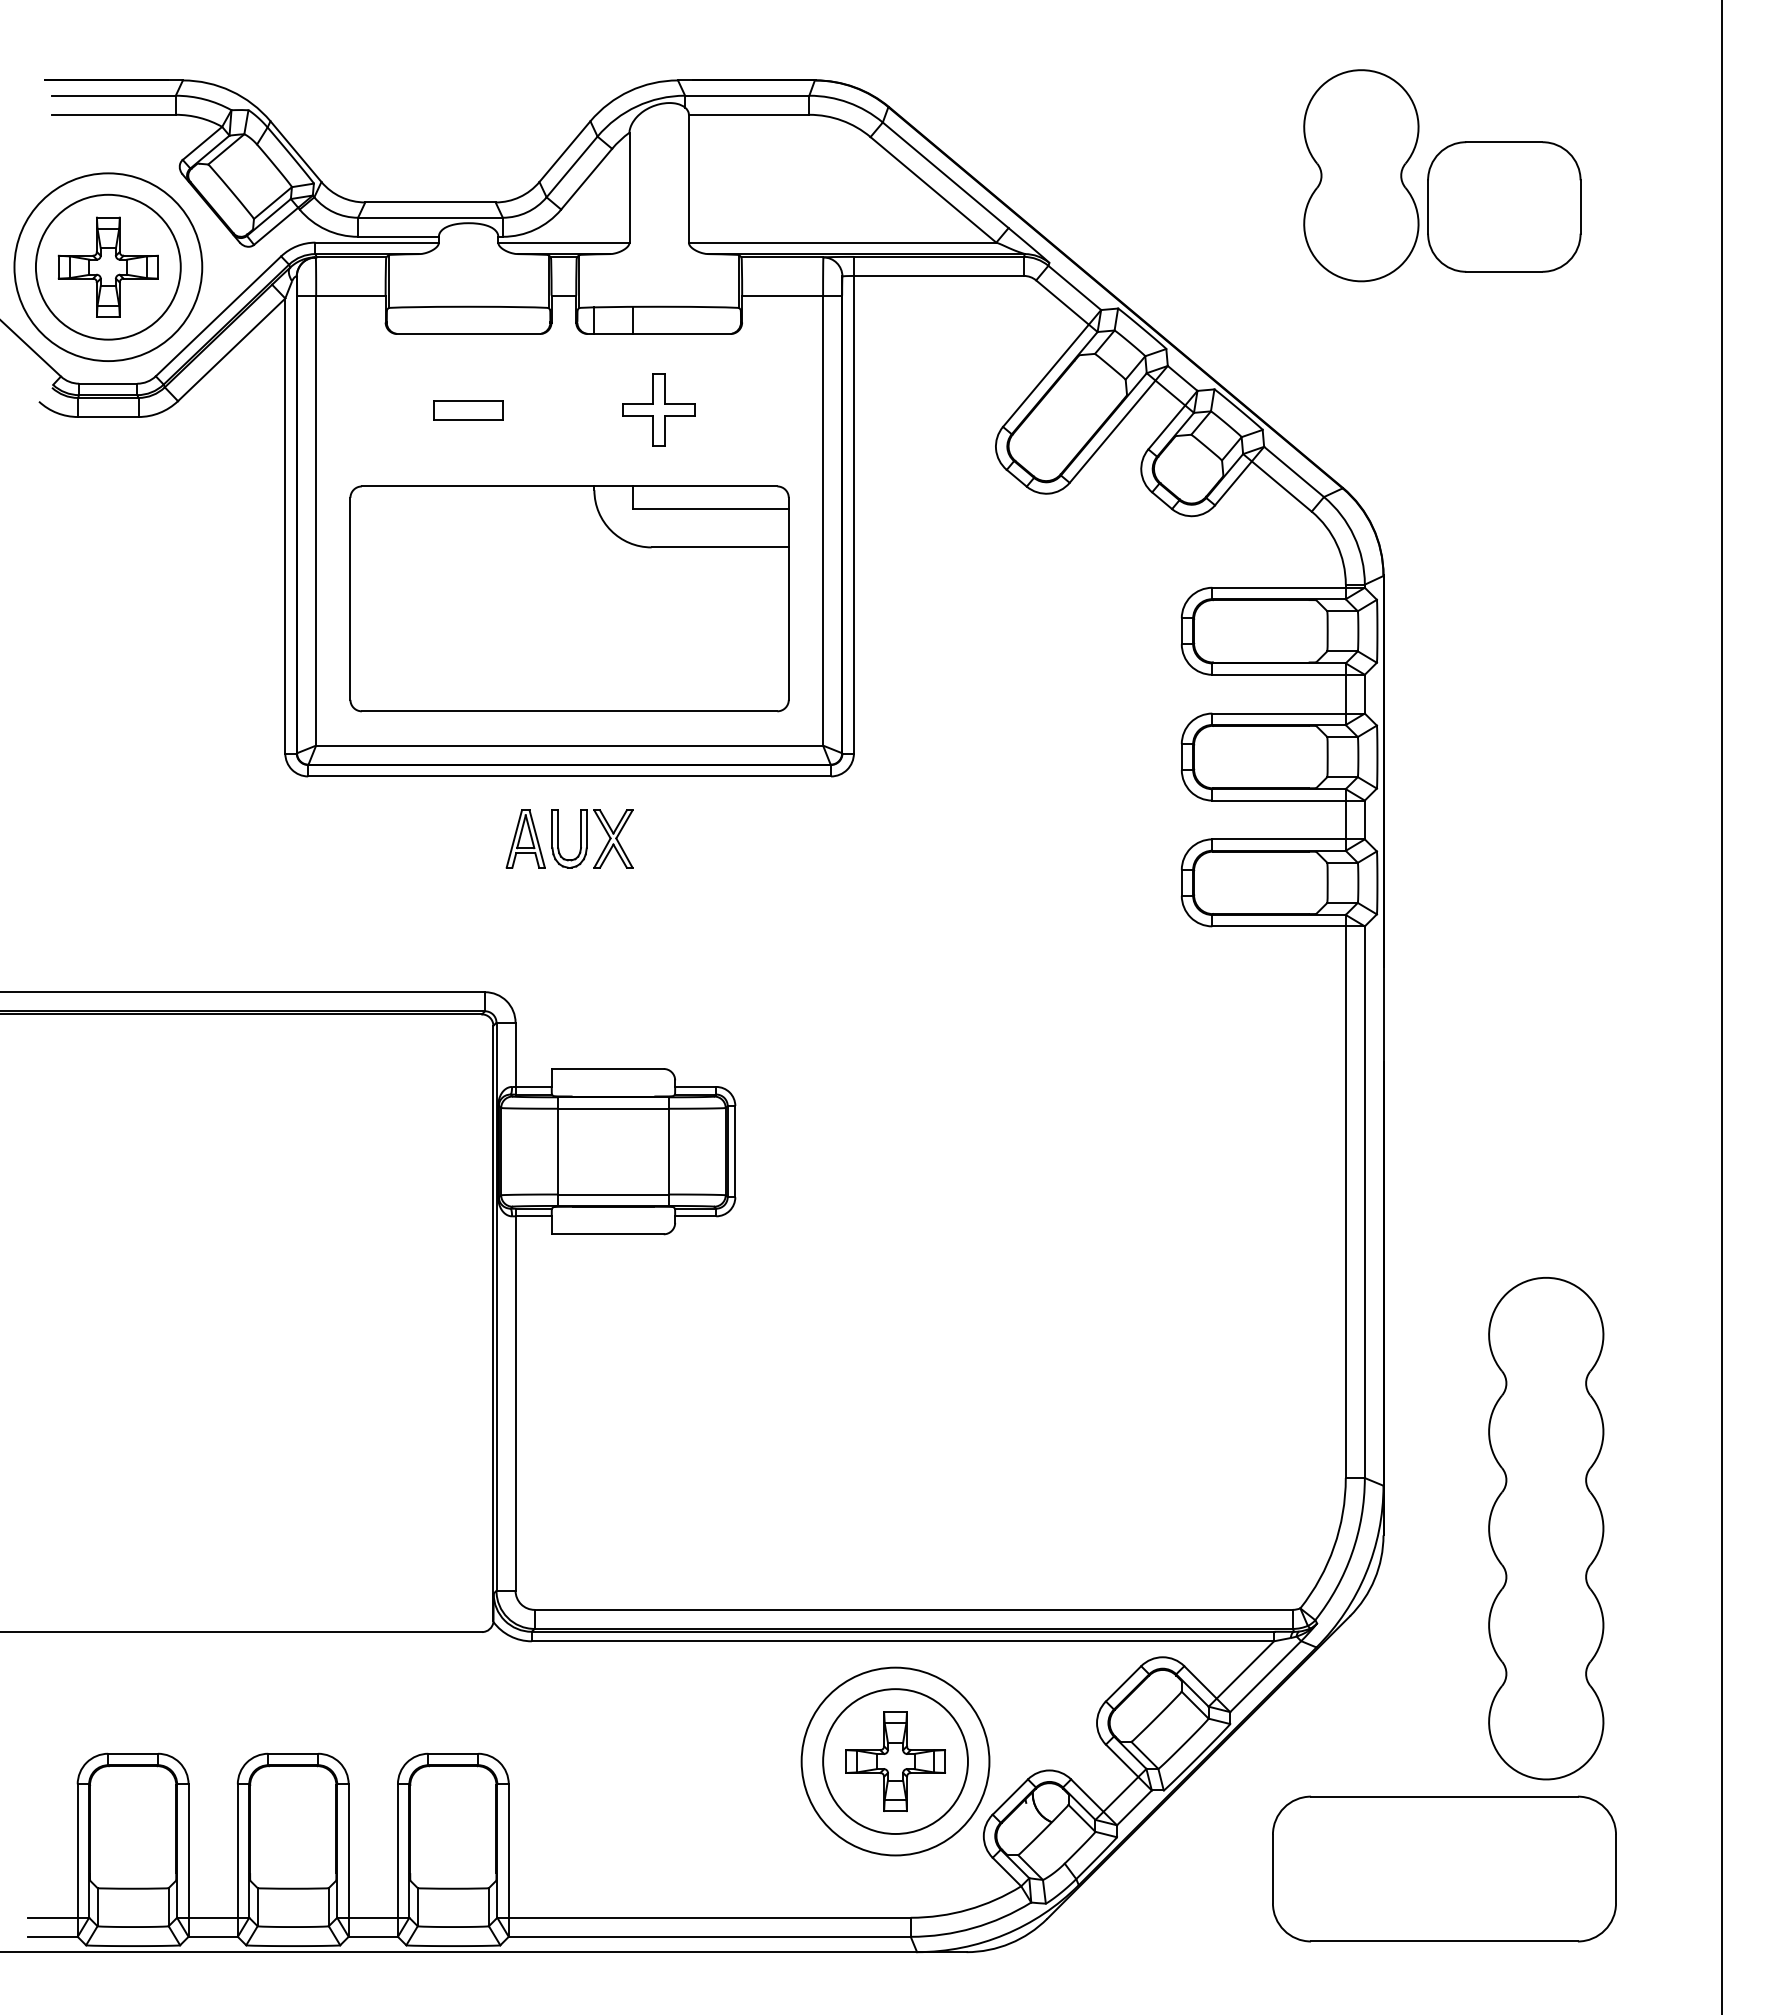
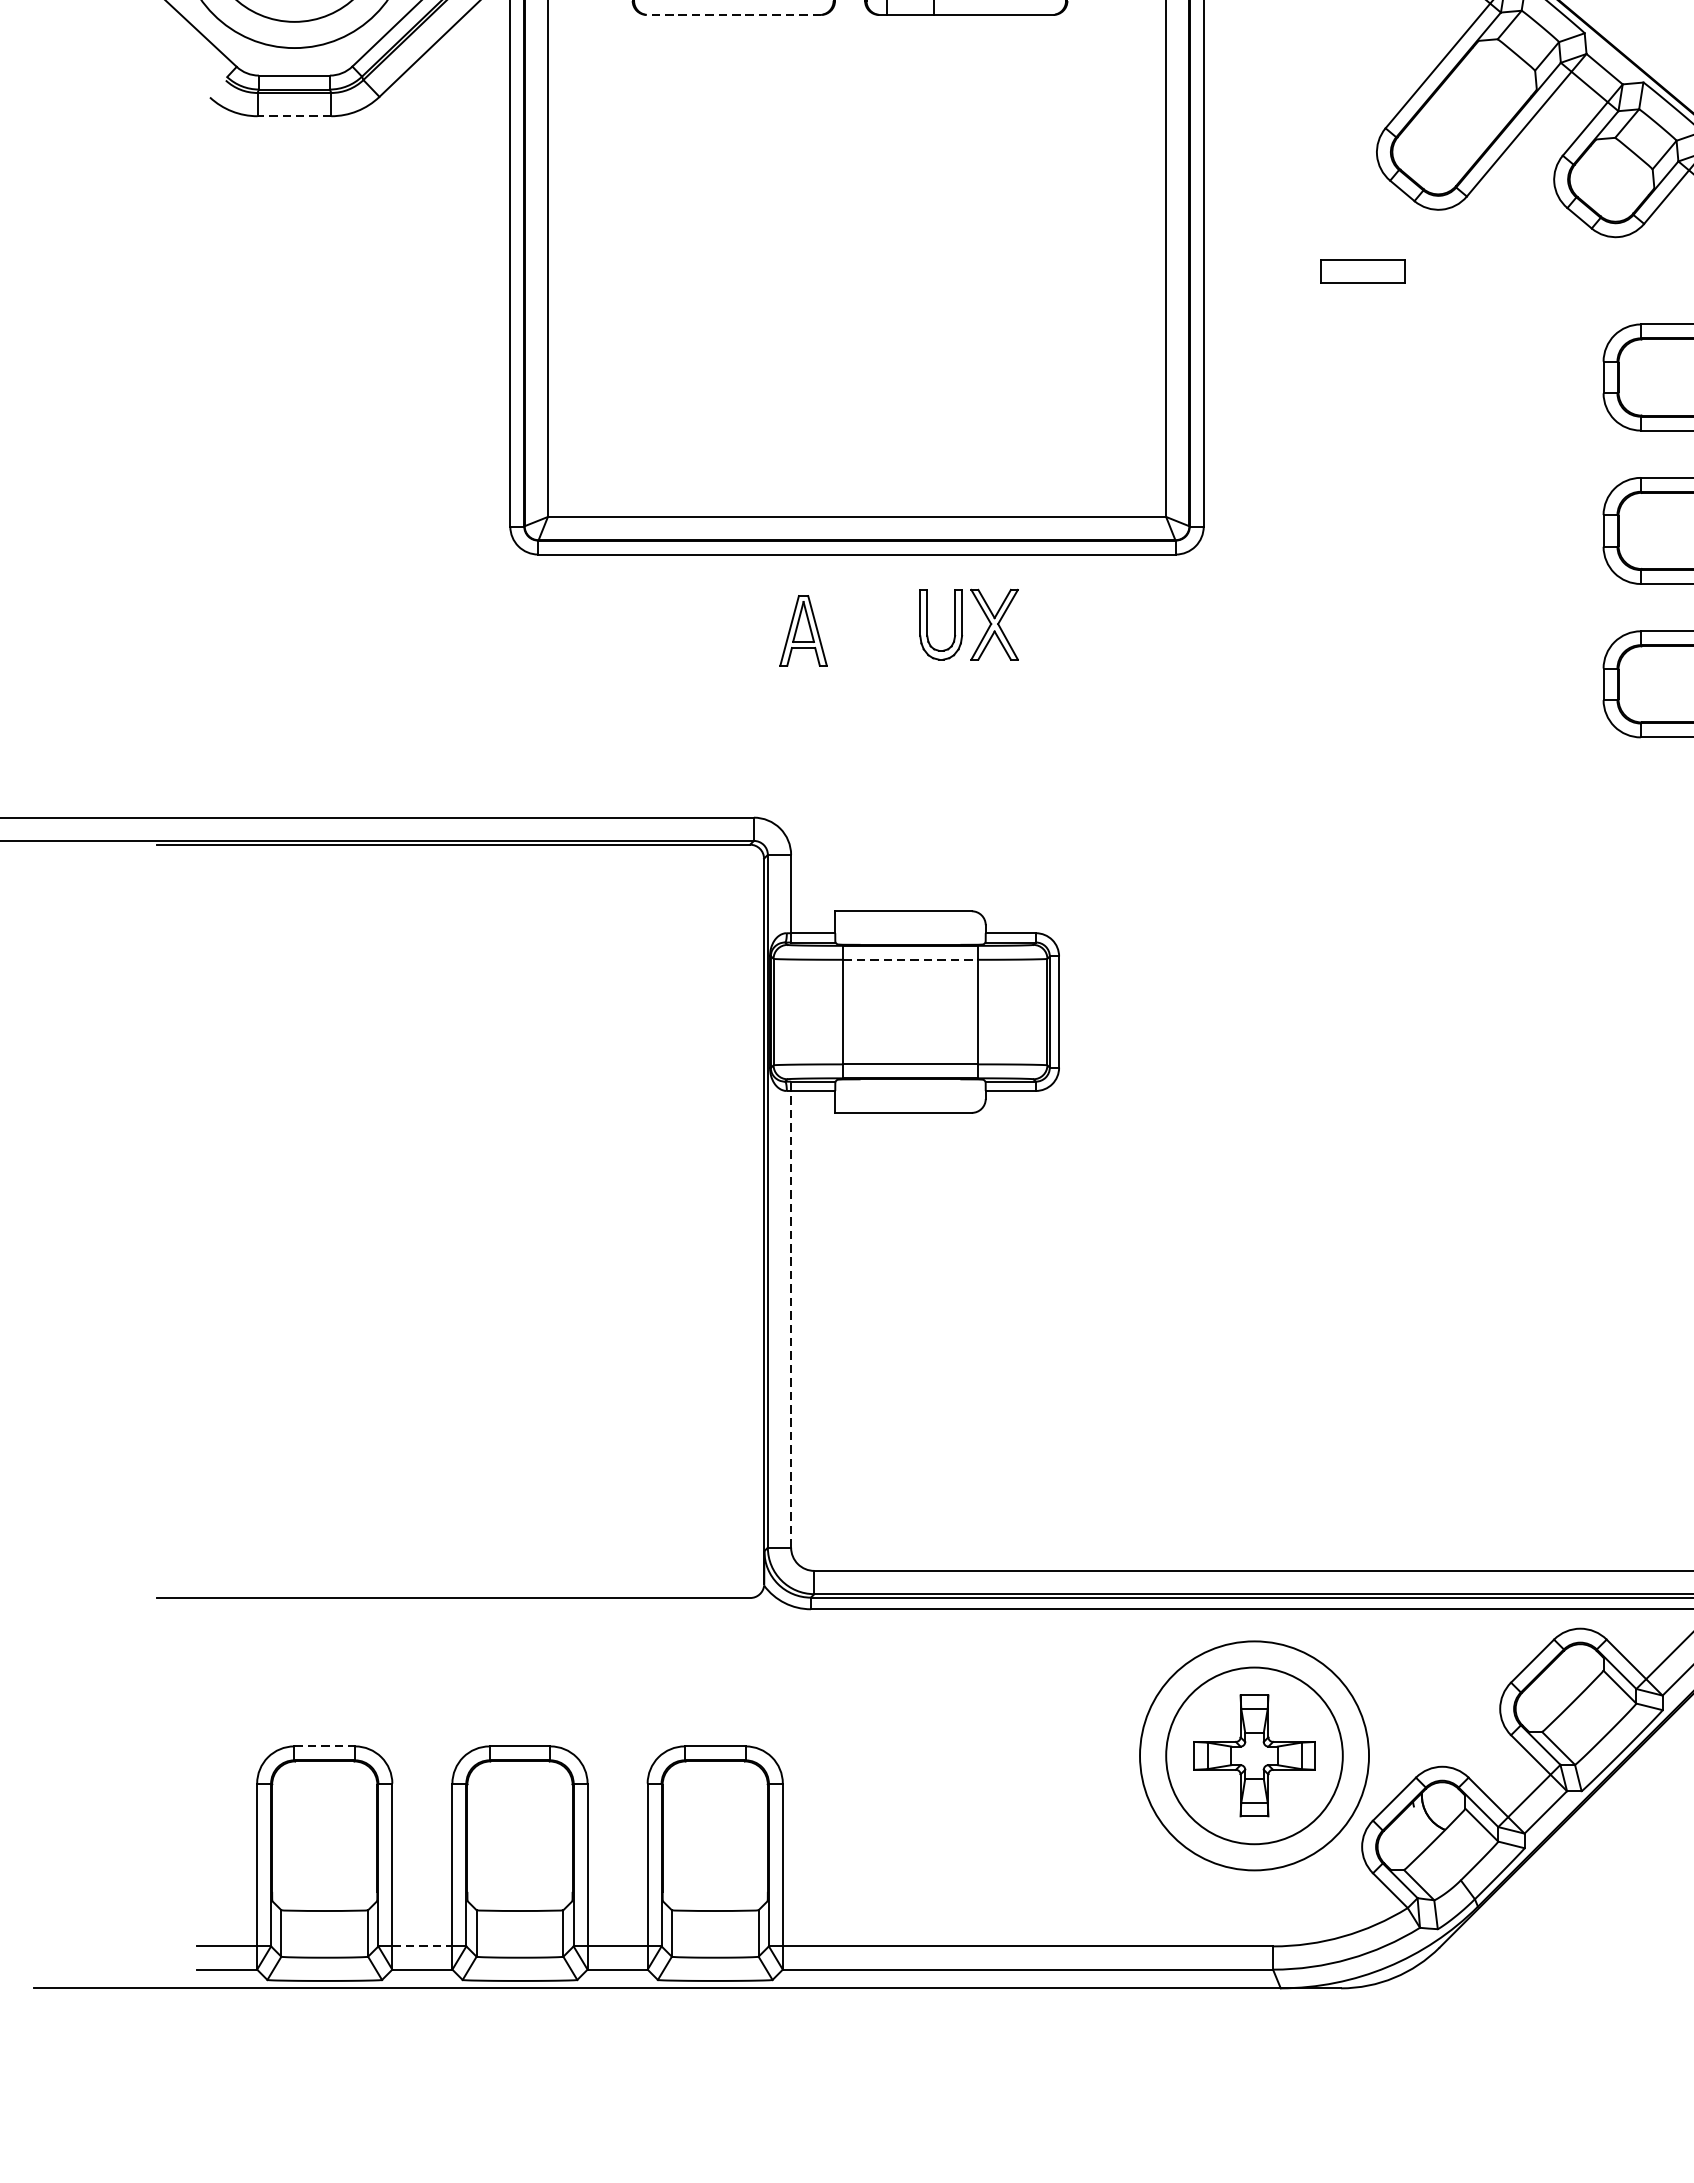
line: (468, 333) -> (733, 14), solid -> dashed
part: (658, 409) -> (965, 107), removed
part: (468, 410) -> (1362, 271), moved
line: (107, 417) -> (293, 116), solid -> dashed
part: (569, 598) -> (856, 337), removed
part: (592, 838) -> (969, 624), moved
line: (613, 1108) -> (910, 959), solid -> dashed
line: (515, 1399) -> (791, 1314), solid -> dashed
line: (133, 1753) -> (325, 1746), solid -> dashed
line: (213, 1917) -> (422, 1946), solid -> dashed

